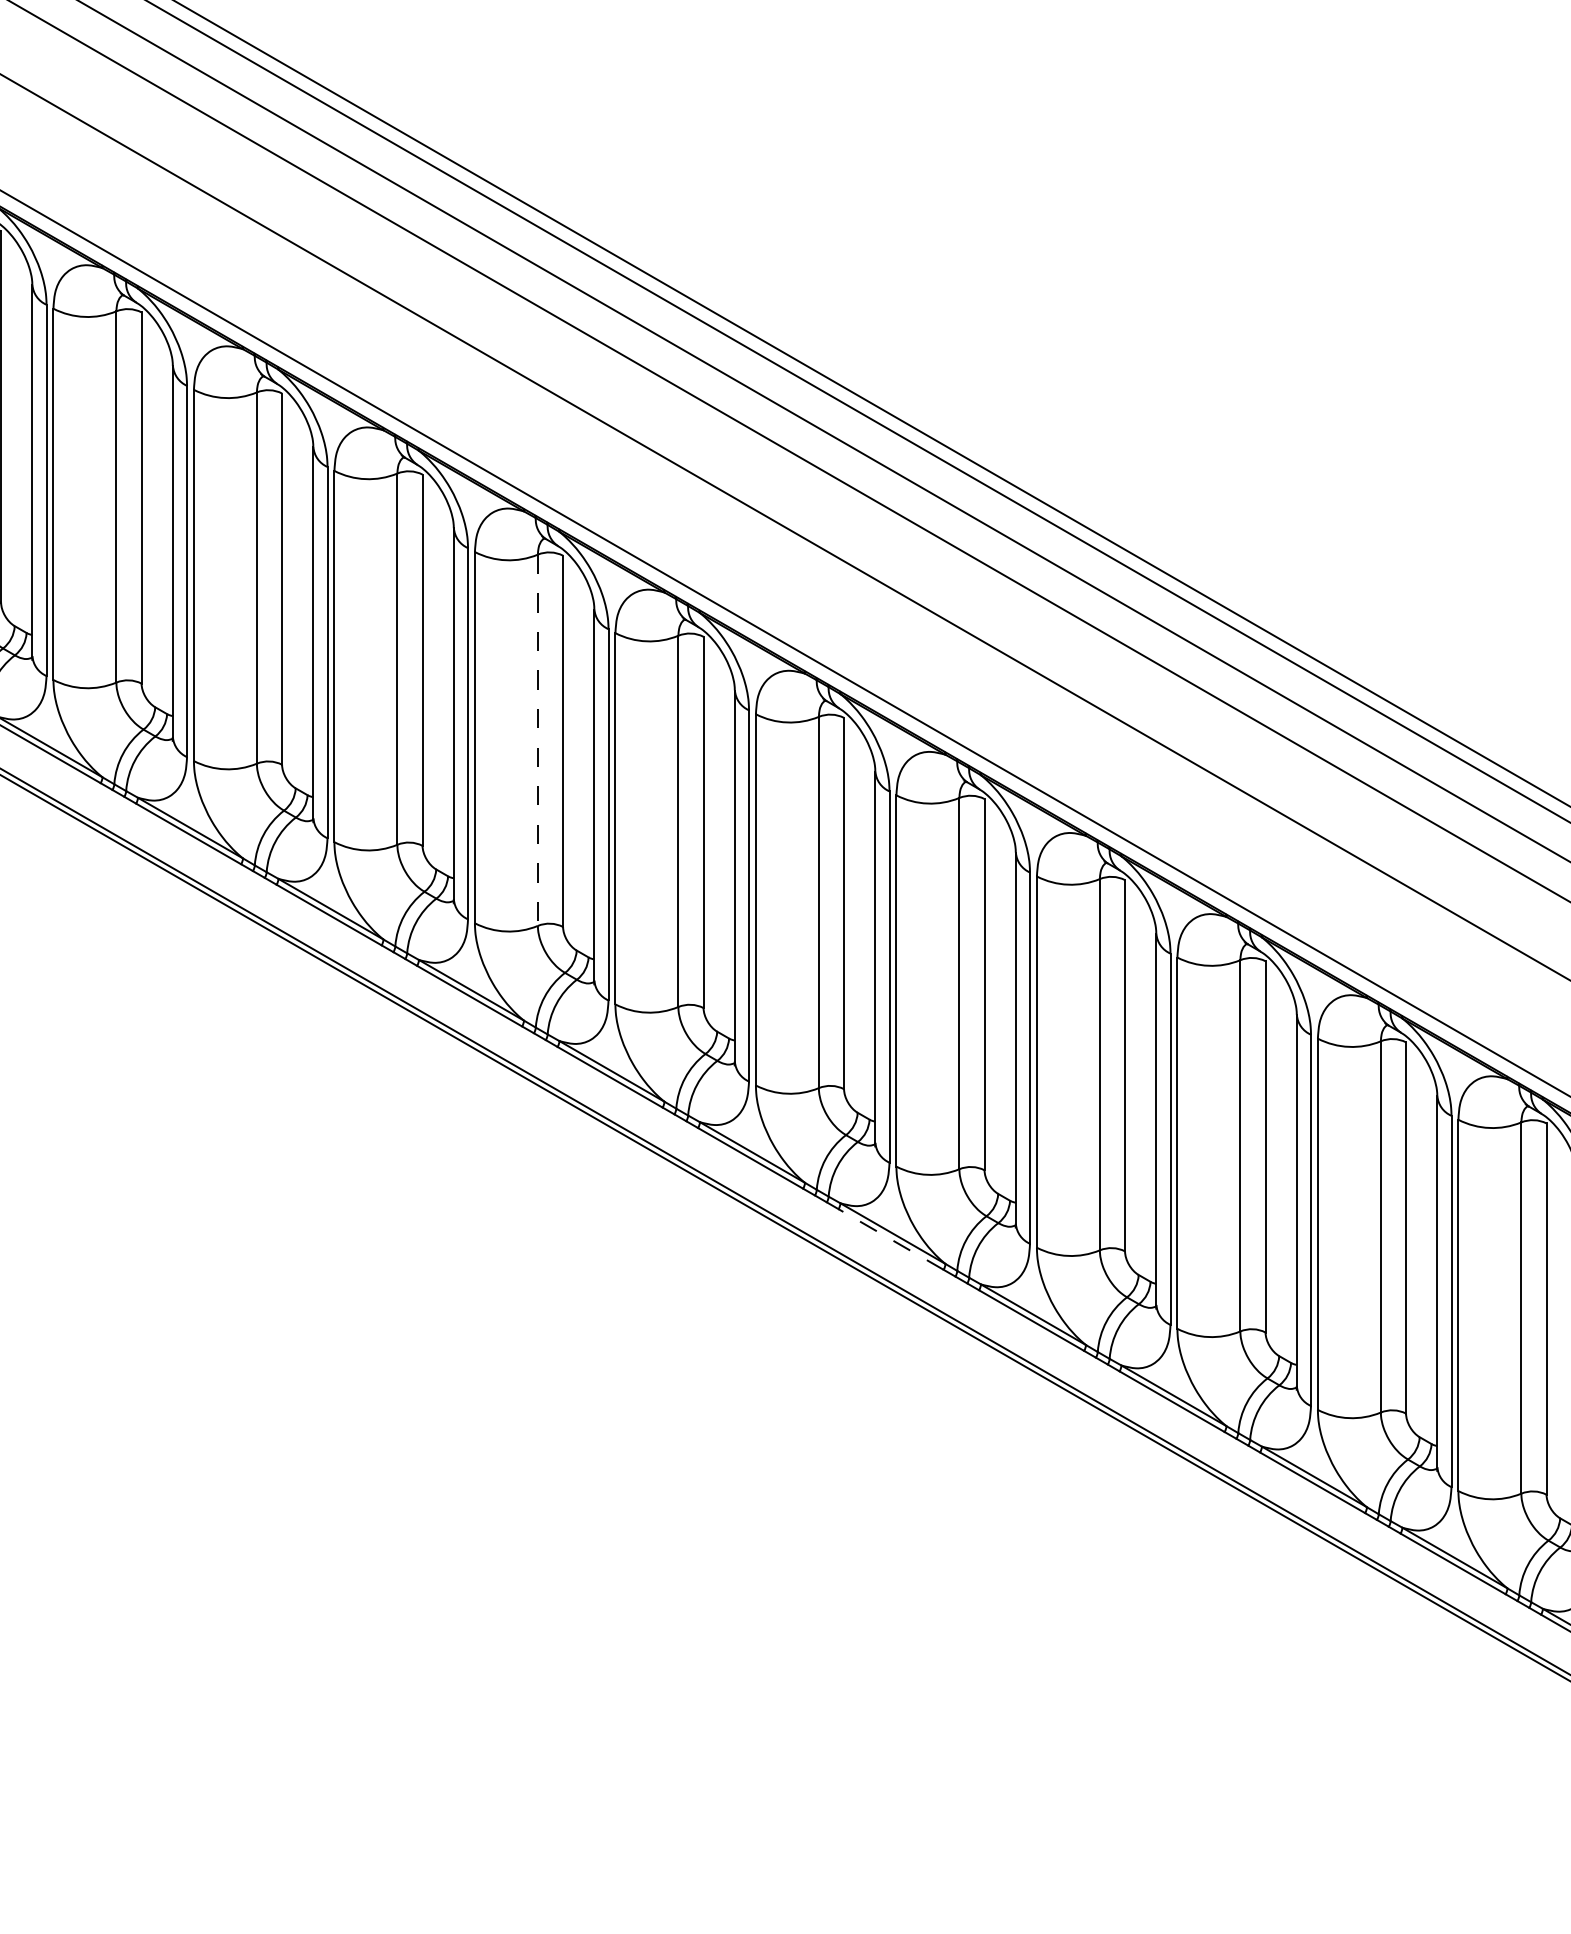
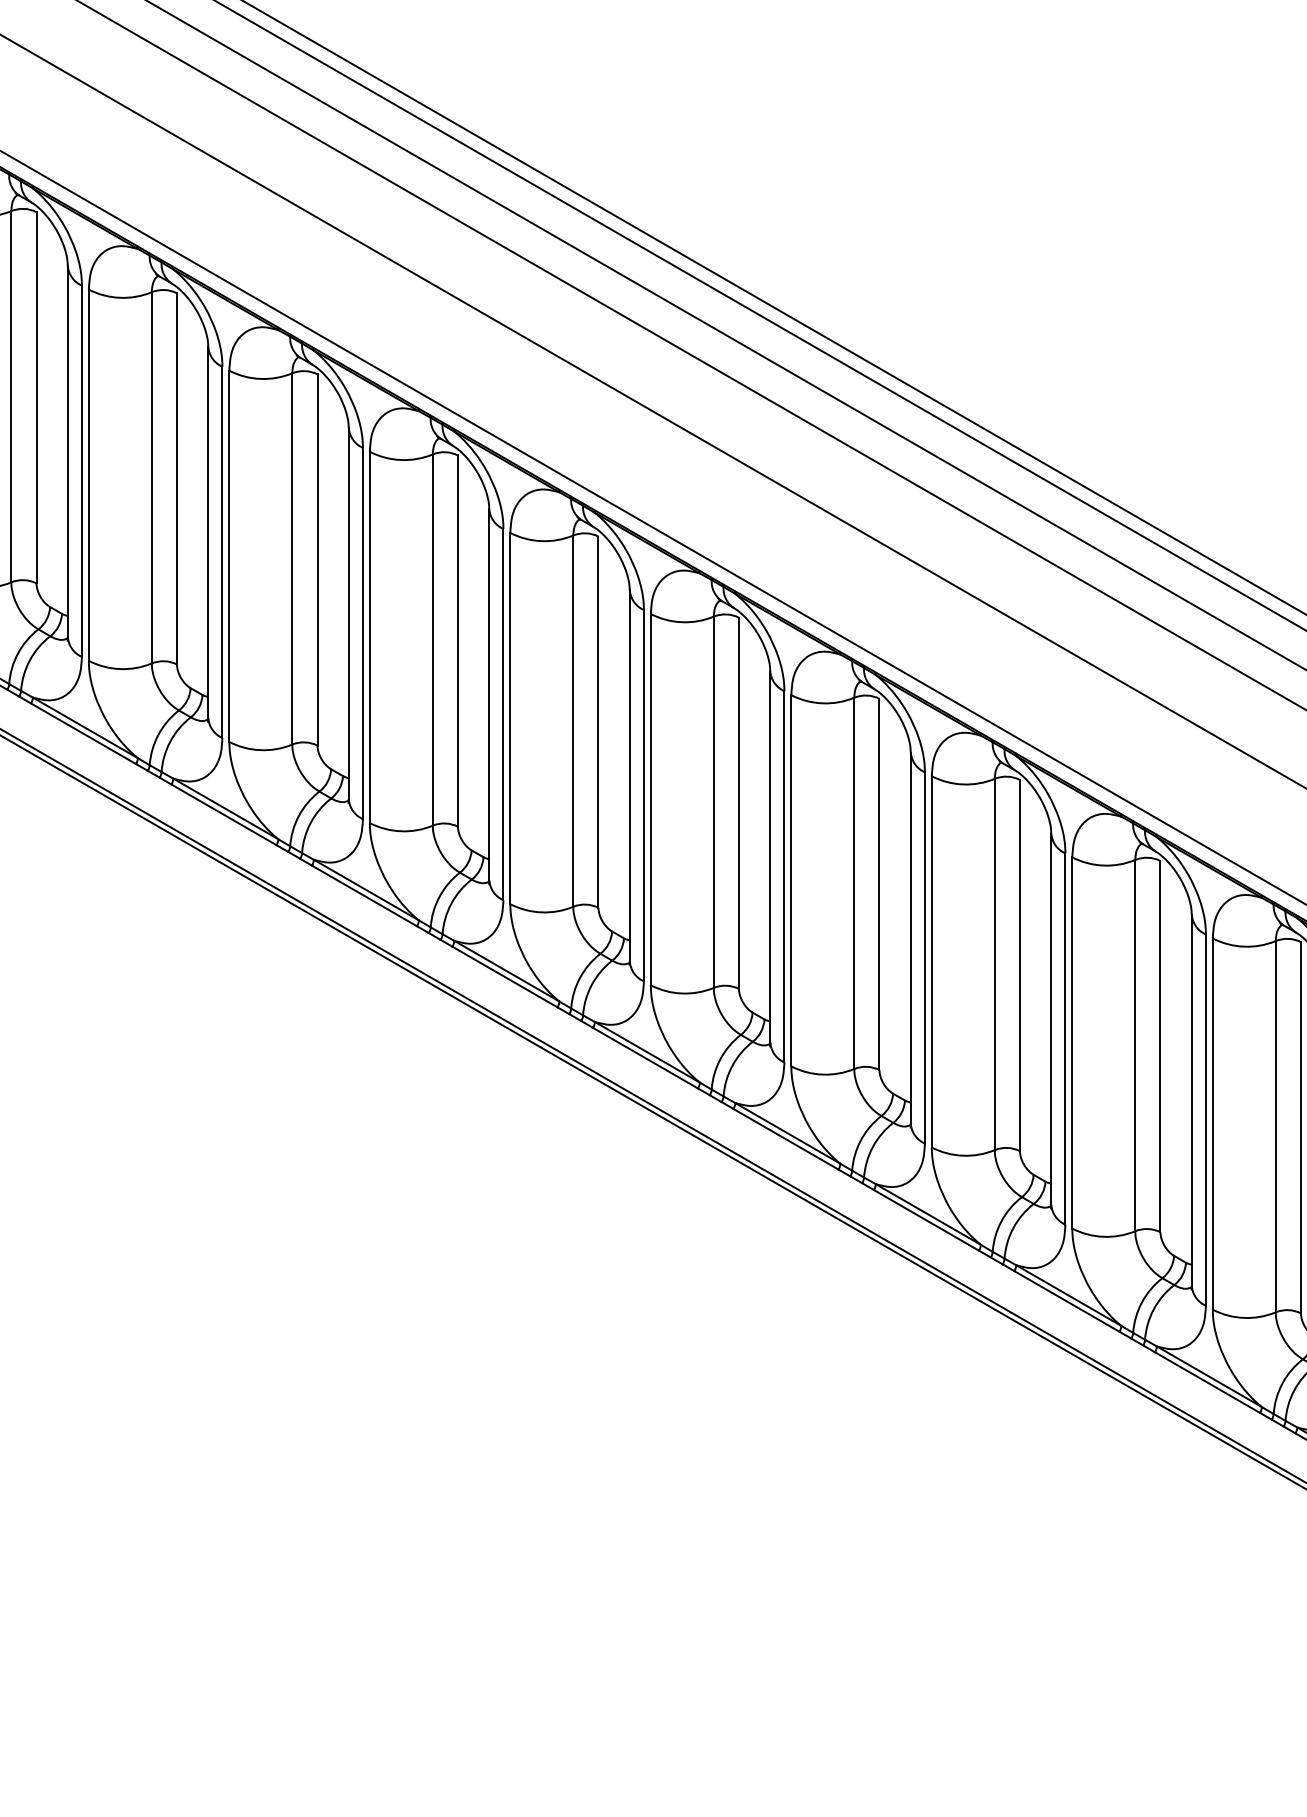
line: (537, 740) -> (291, 559), dashed -> solid
line: (891, 1239) -> (645, 1058), dashed -> solid

